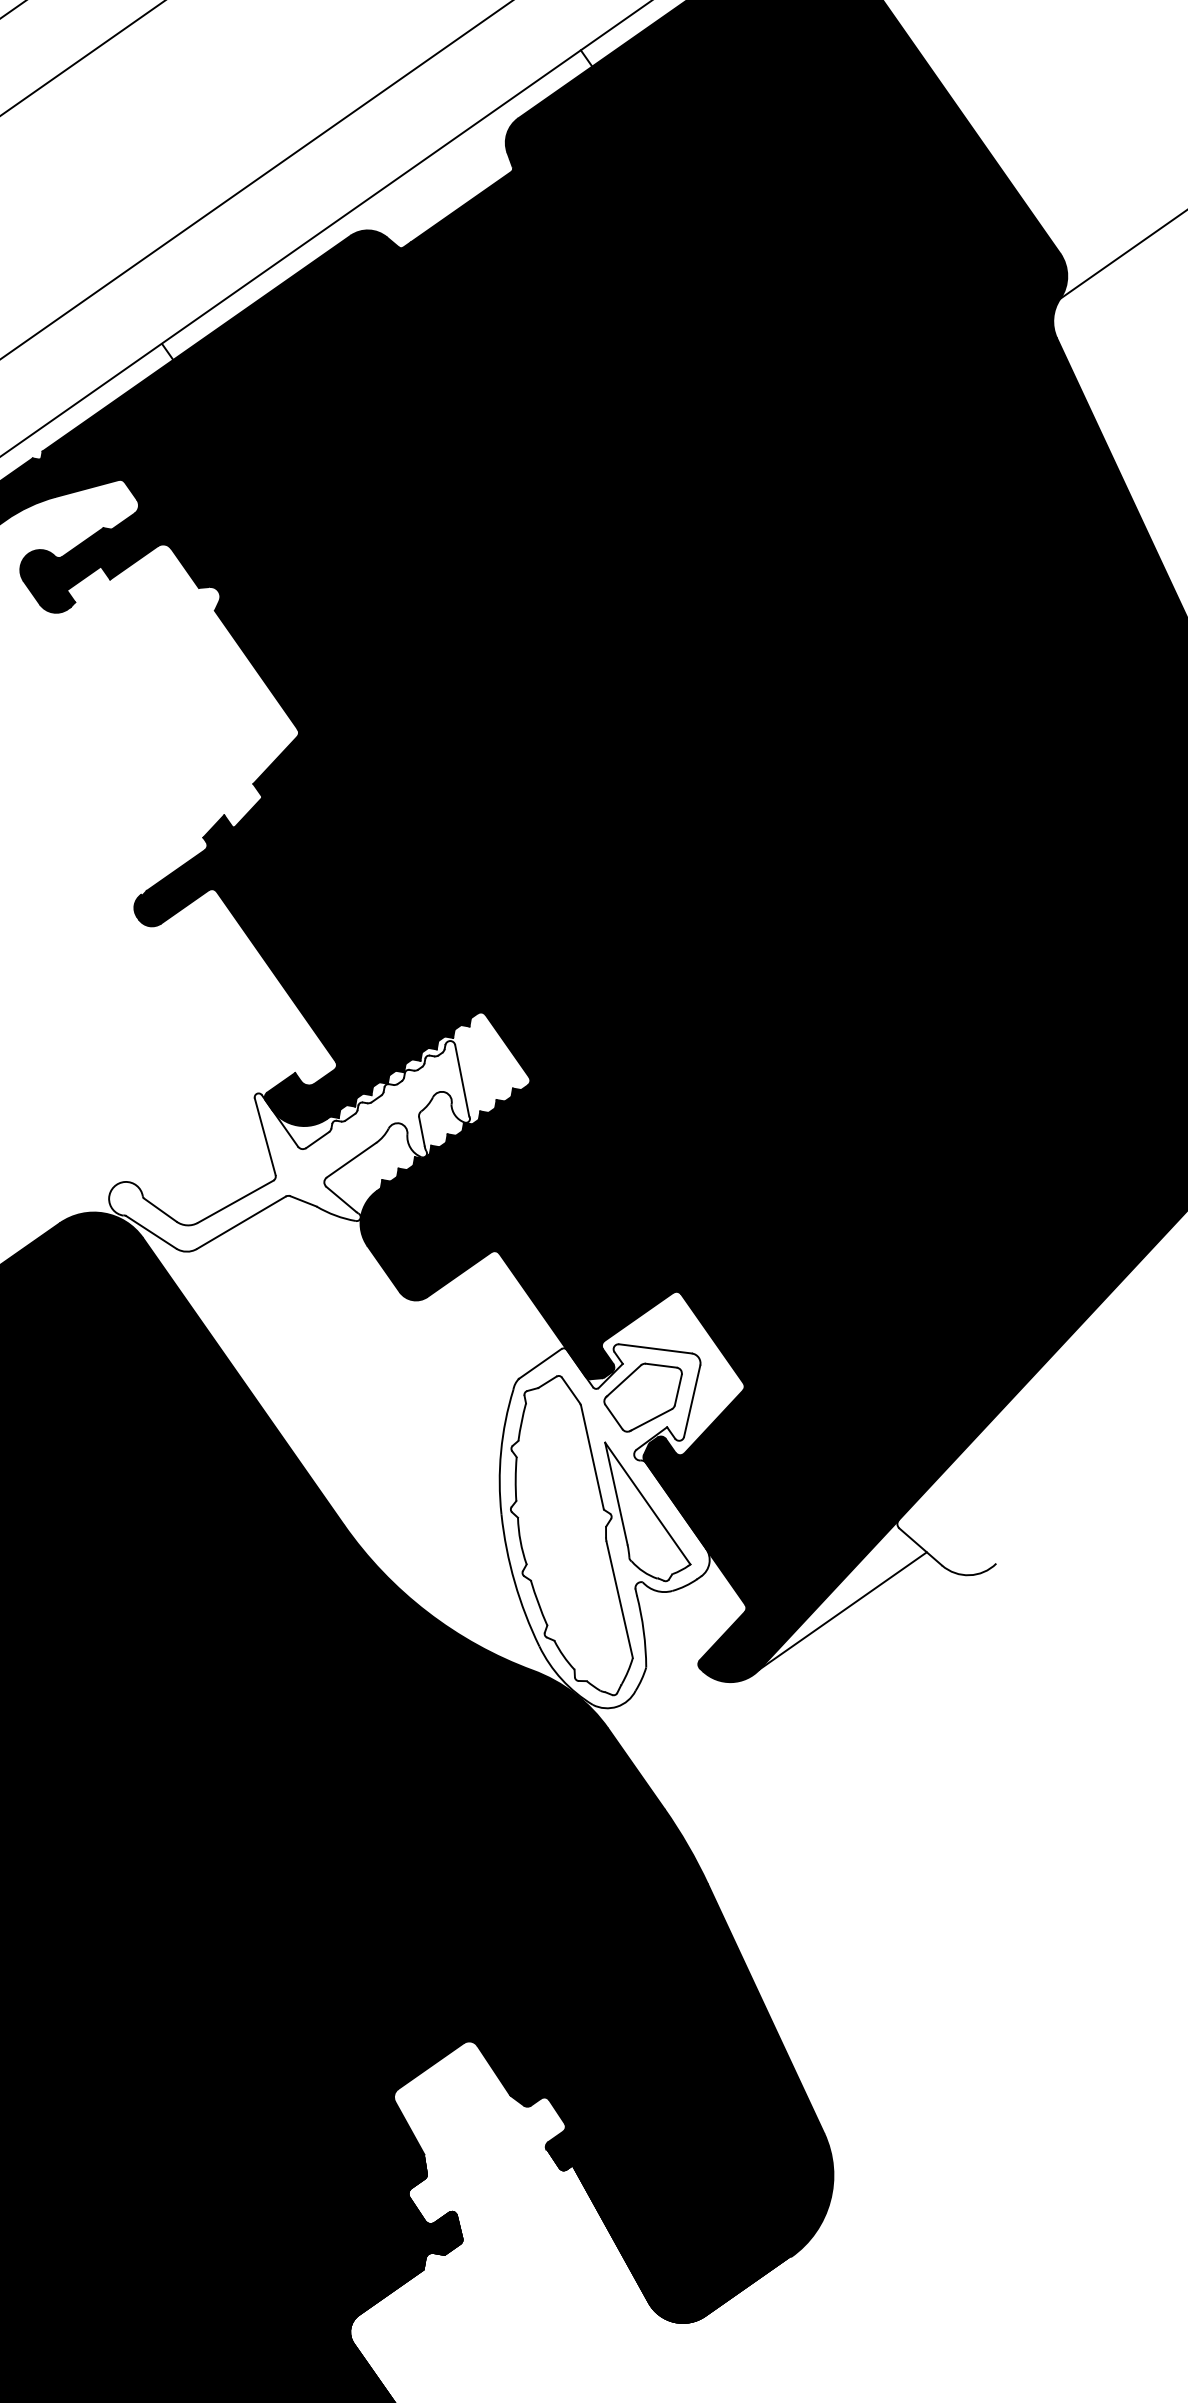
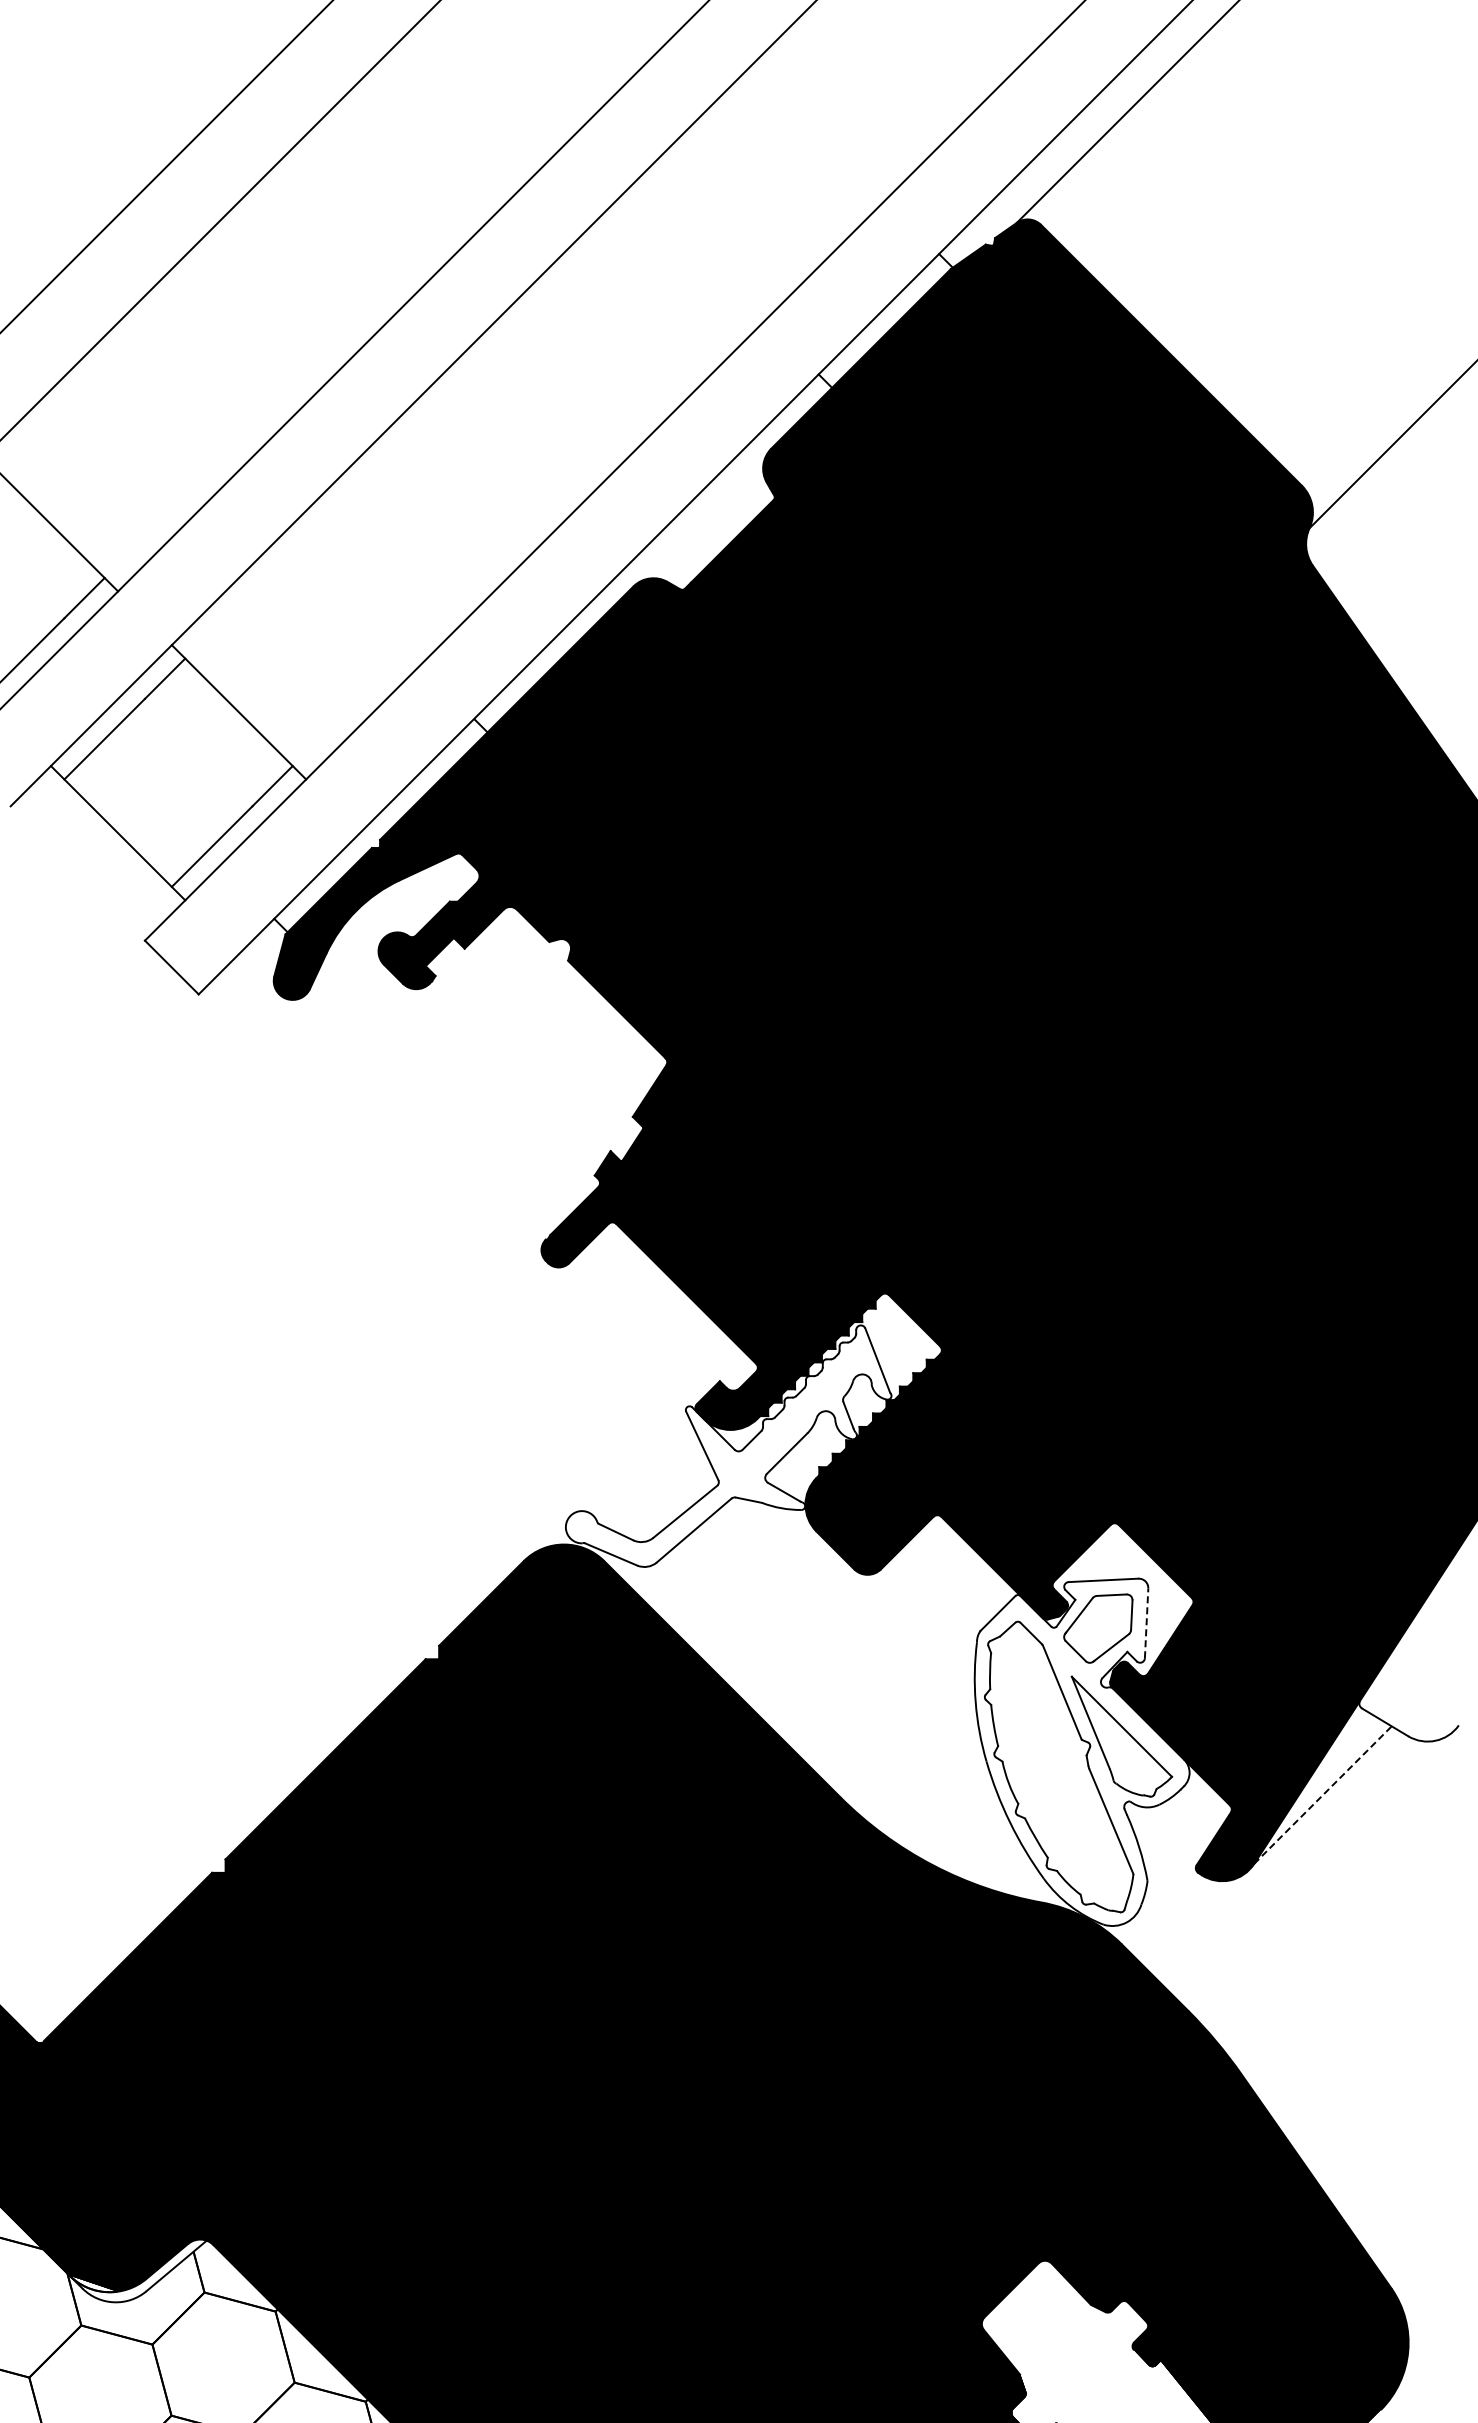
line: (692, 1401) -> (1146, 1623), solid -> dashed
line: (843, 1610) -> (1323, 1794), solid -> dashed

